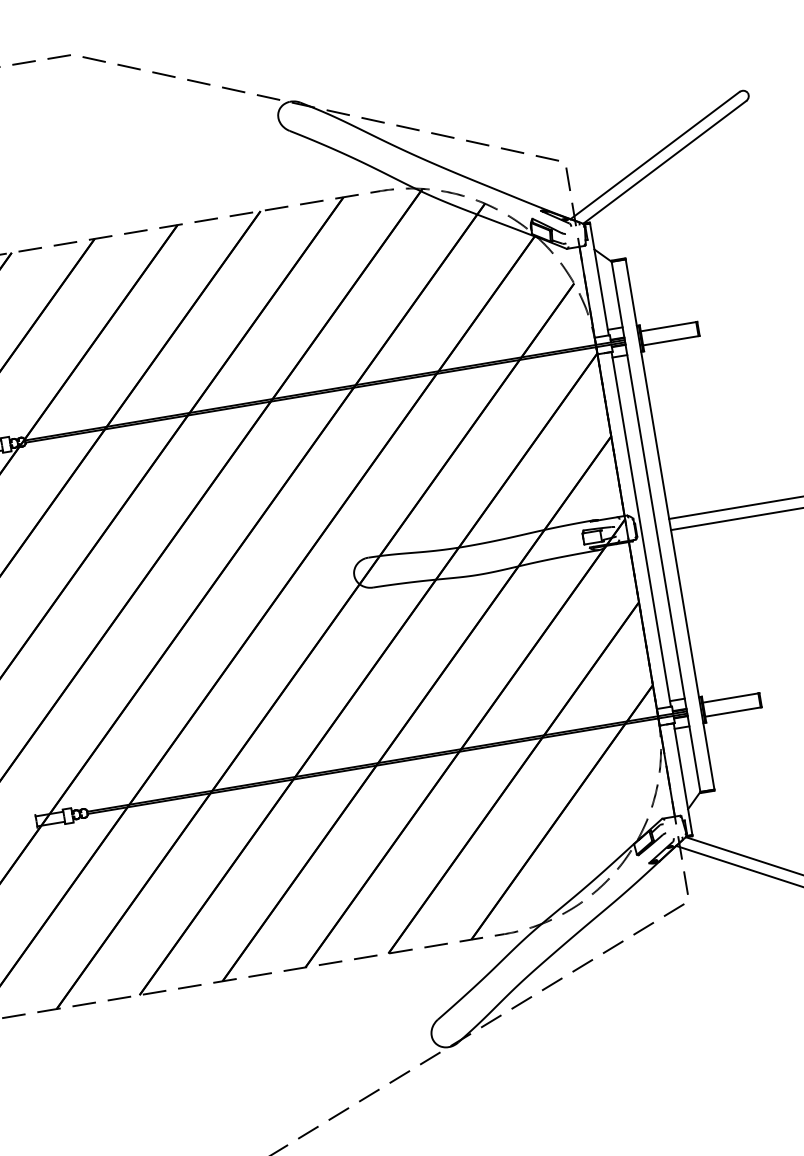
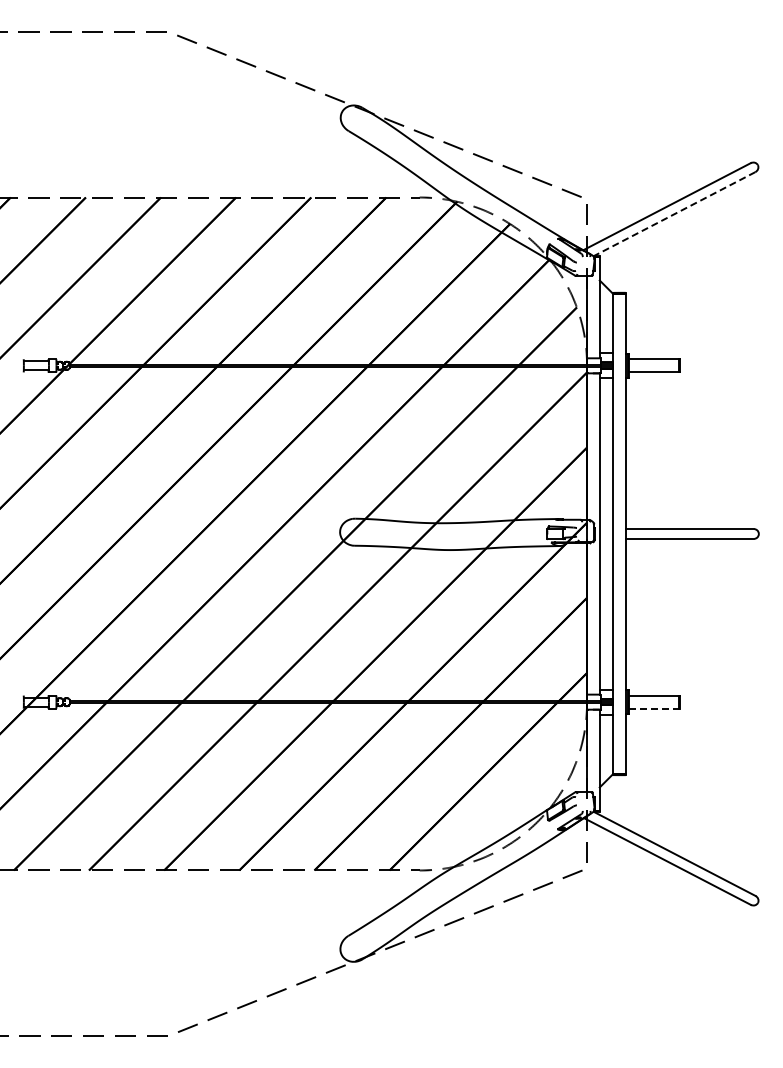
line: (664, 162) -> (674, 214), solid -> dashed
line: (733, 711) -> (654, 708), solid -> dashed

